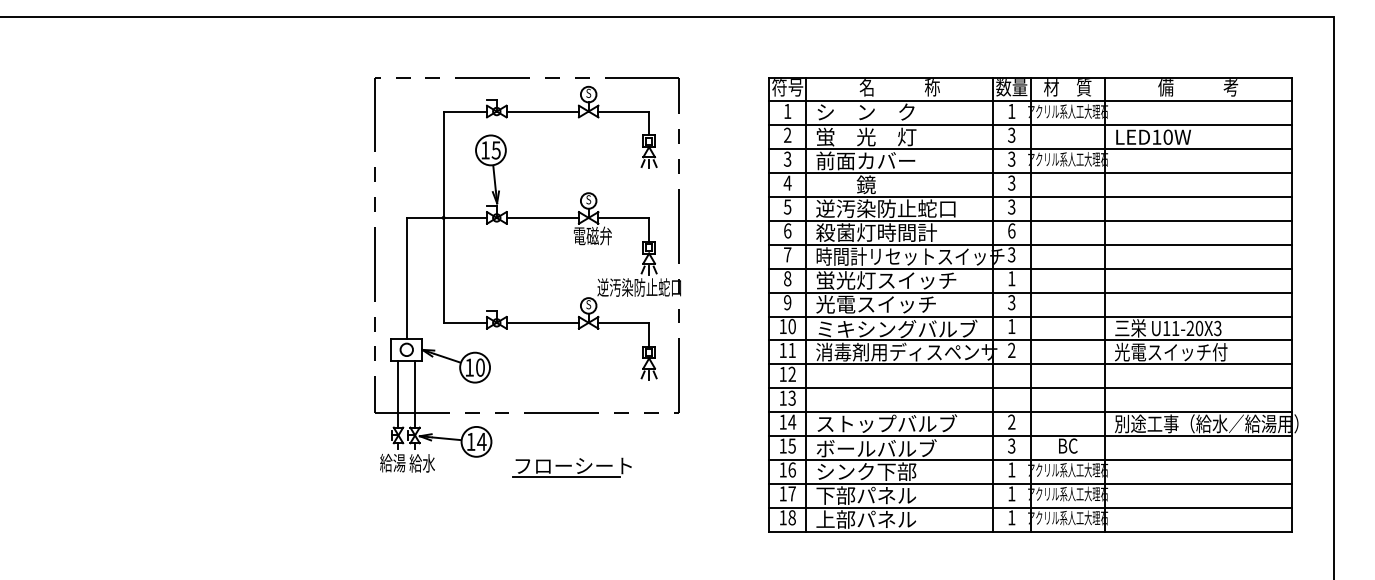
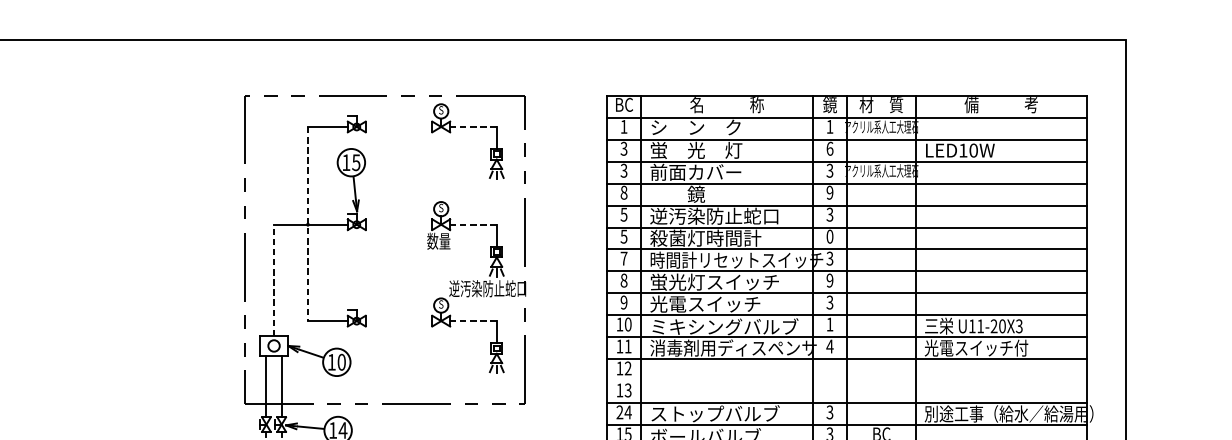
text: (787, 87) -> (623, 104), 符号 -> BC
text: (1011, 87) -> (829, 104), 数量 -> 鏡
line: (542, 111) -> (398, 126), removed
line: (623, 111) -> (473, 126), solid -> dashed
text: (1011, 134) -> (829, 148), 3 -> 6
text: (787, 135) -> (623, 148), 2 -> 3
text: (787, 182) -> (623, 192), 4 -> 8
text: (1011, 183) -> (829, 193), 3 -> 9
line: (443, 217) -> (307, 224), solid -> dashed
line: (542, 217) -> (398, 224), removed
line: (623, 217) -> (473, 224), solid -> dashed
text: (787, 230) -> (623, 236), 6 -> 5
text: (1011, 230) -> (829, 236), 6 -> 0
text: (592, 235) -> (444, 240), 電磁弁 -> 数量
line: (406, 278) -> (273, 280), solid -> dashed
text: (1011, 278) -> (829, 280), 1 -> 9
line: (542, 322) -> (398, 320), removed
line: (623, 322) -> (473, 320), solid -> dashed
text: (1011, 349) -> (829, 345), 2 -> 4
line: (1030, 388) -> (847, 381), removed
text: (782, 421) -> (619, 411), 14 -> 24
text: (1011, 422) -> (829, 412), 2 -> 3

